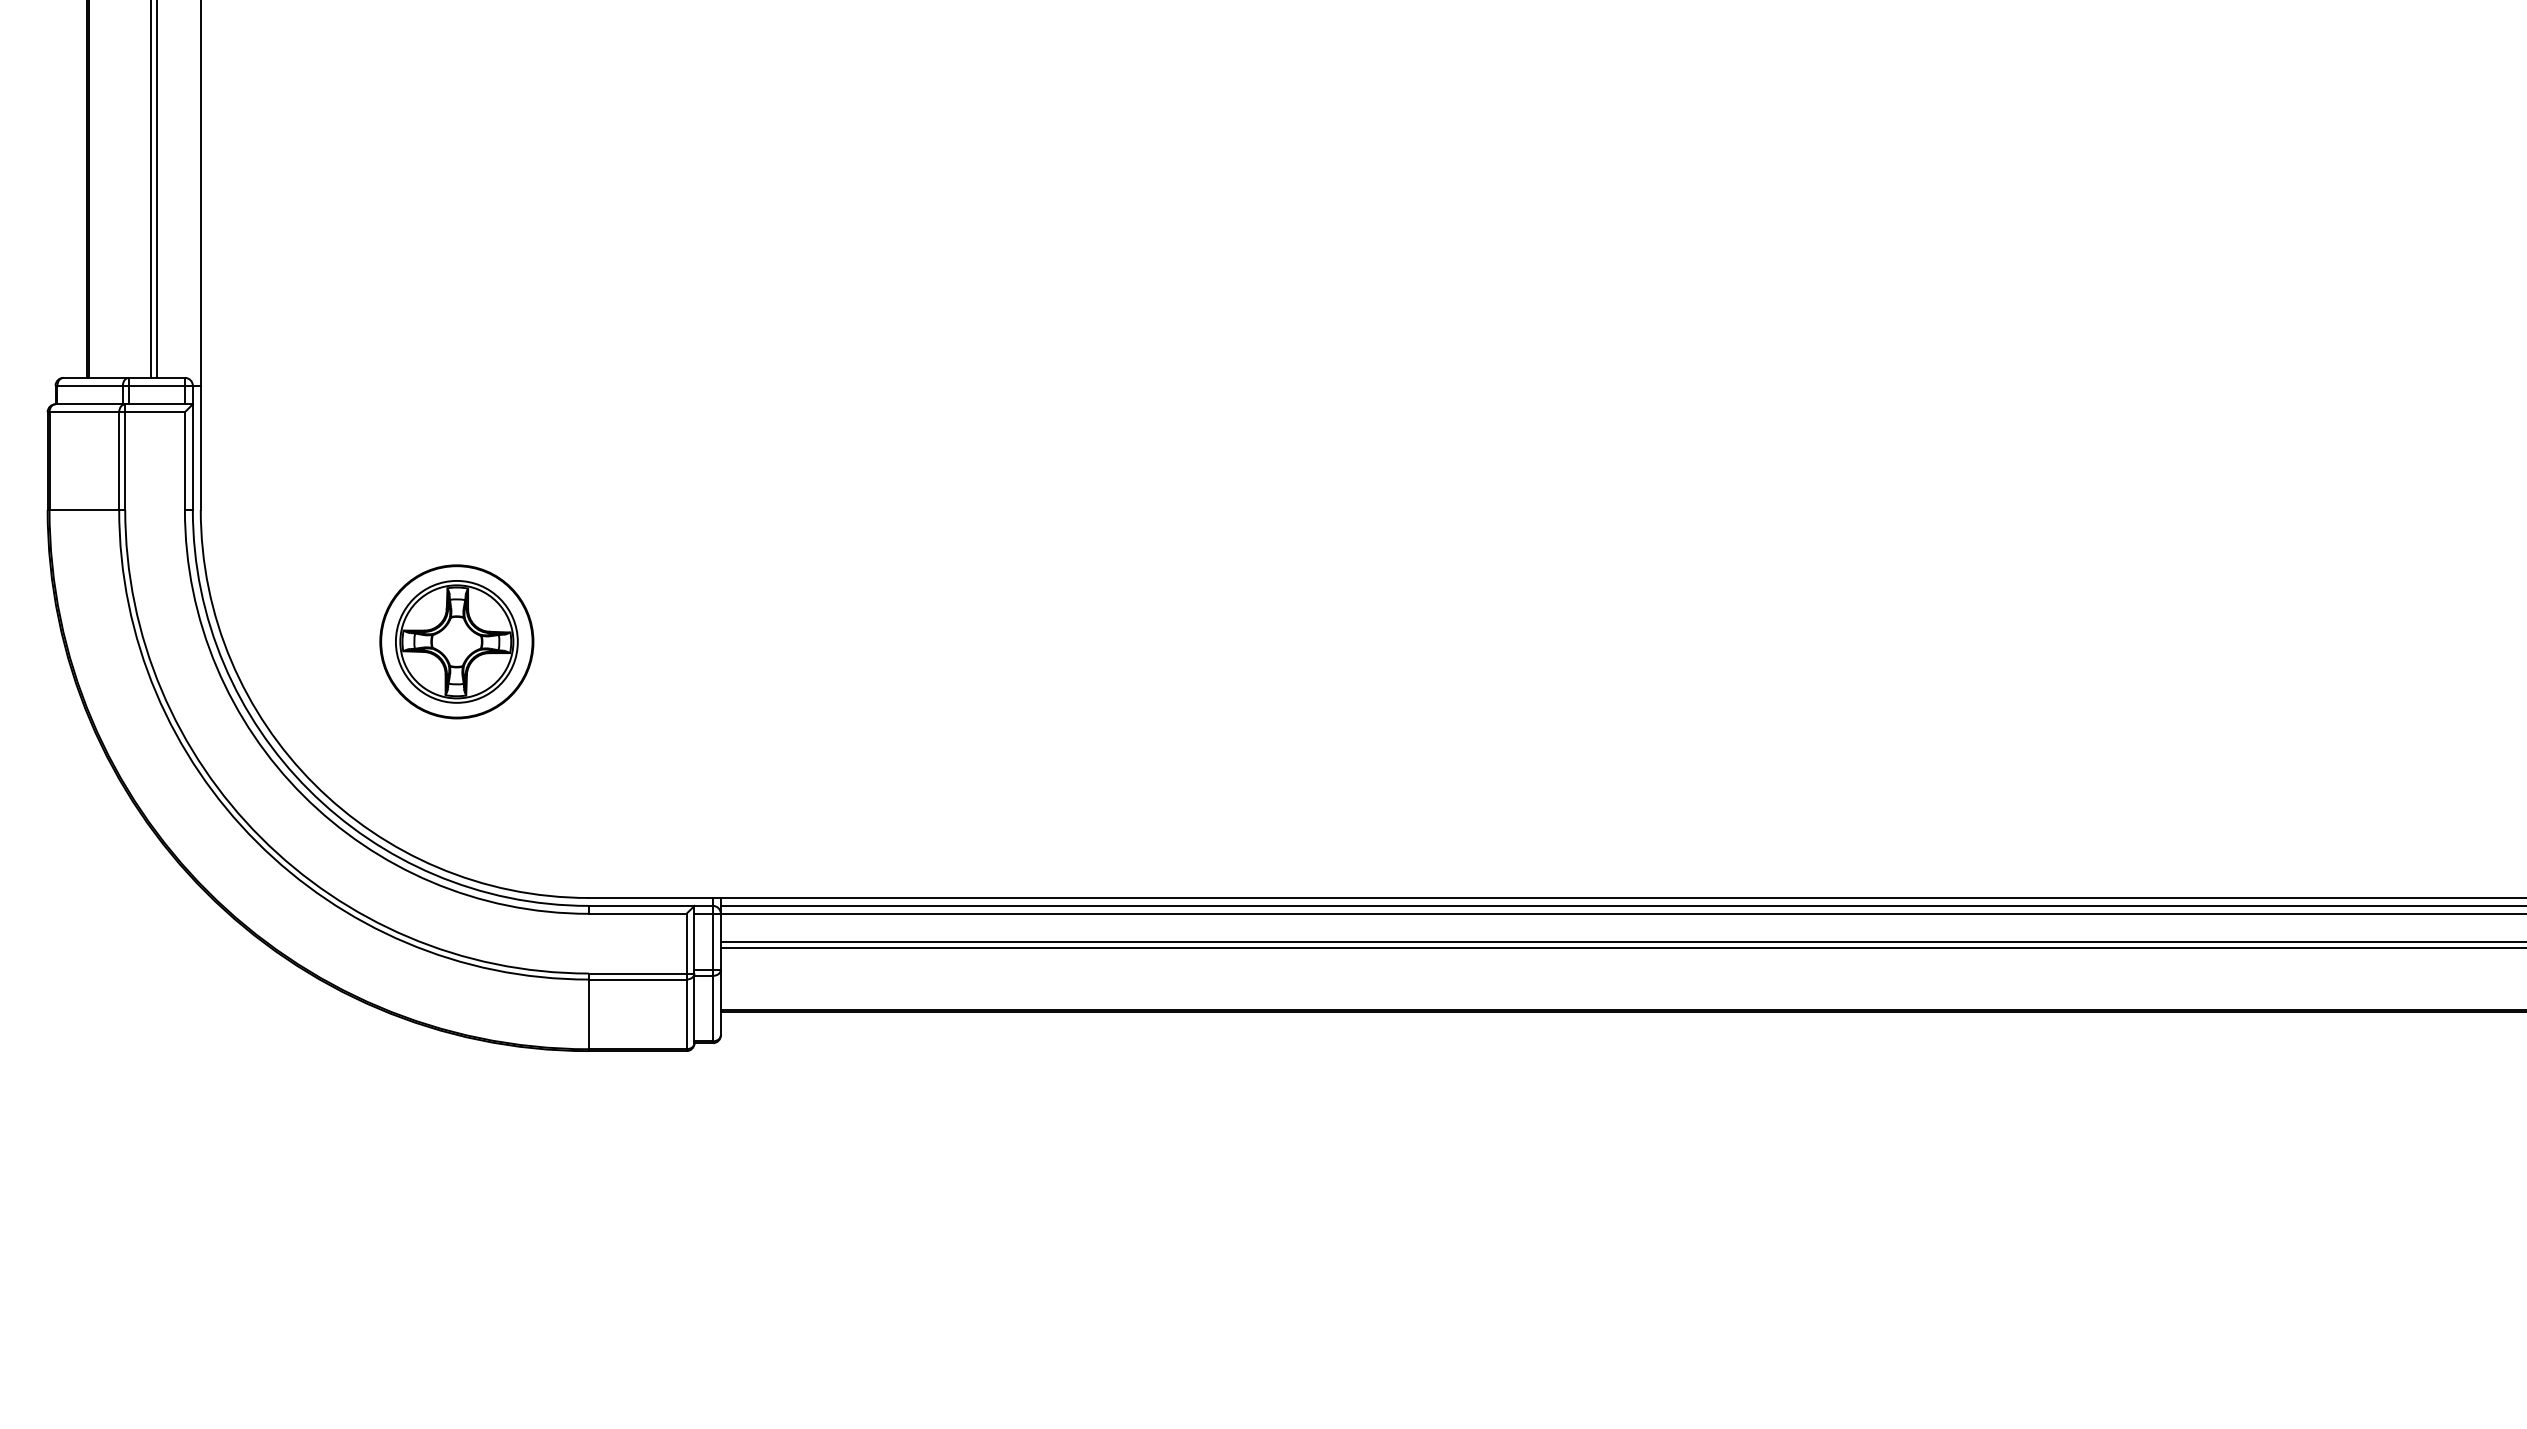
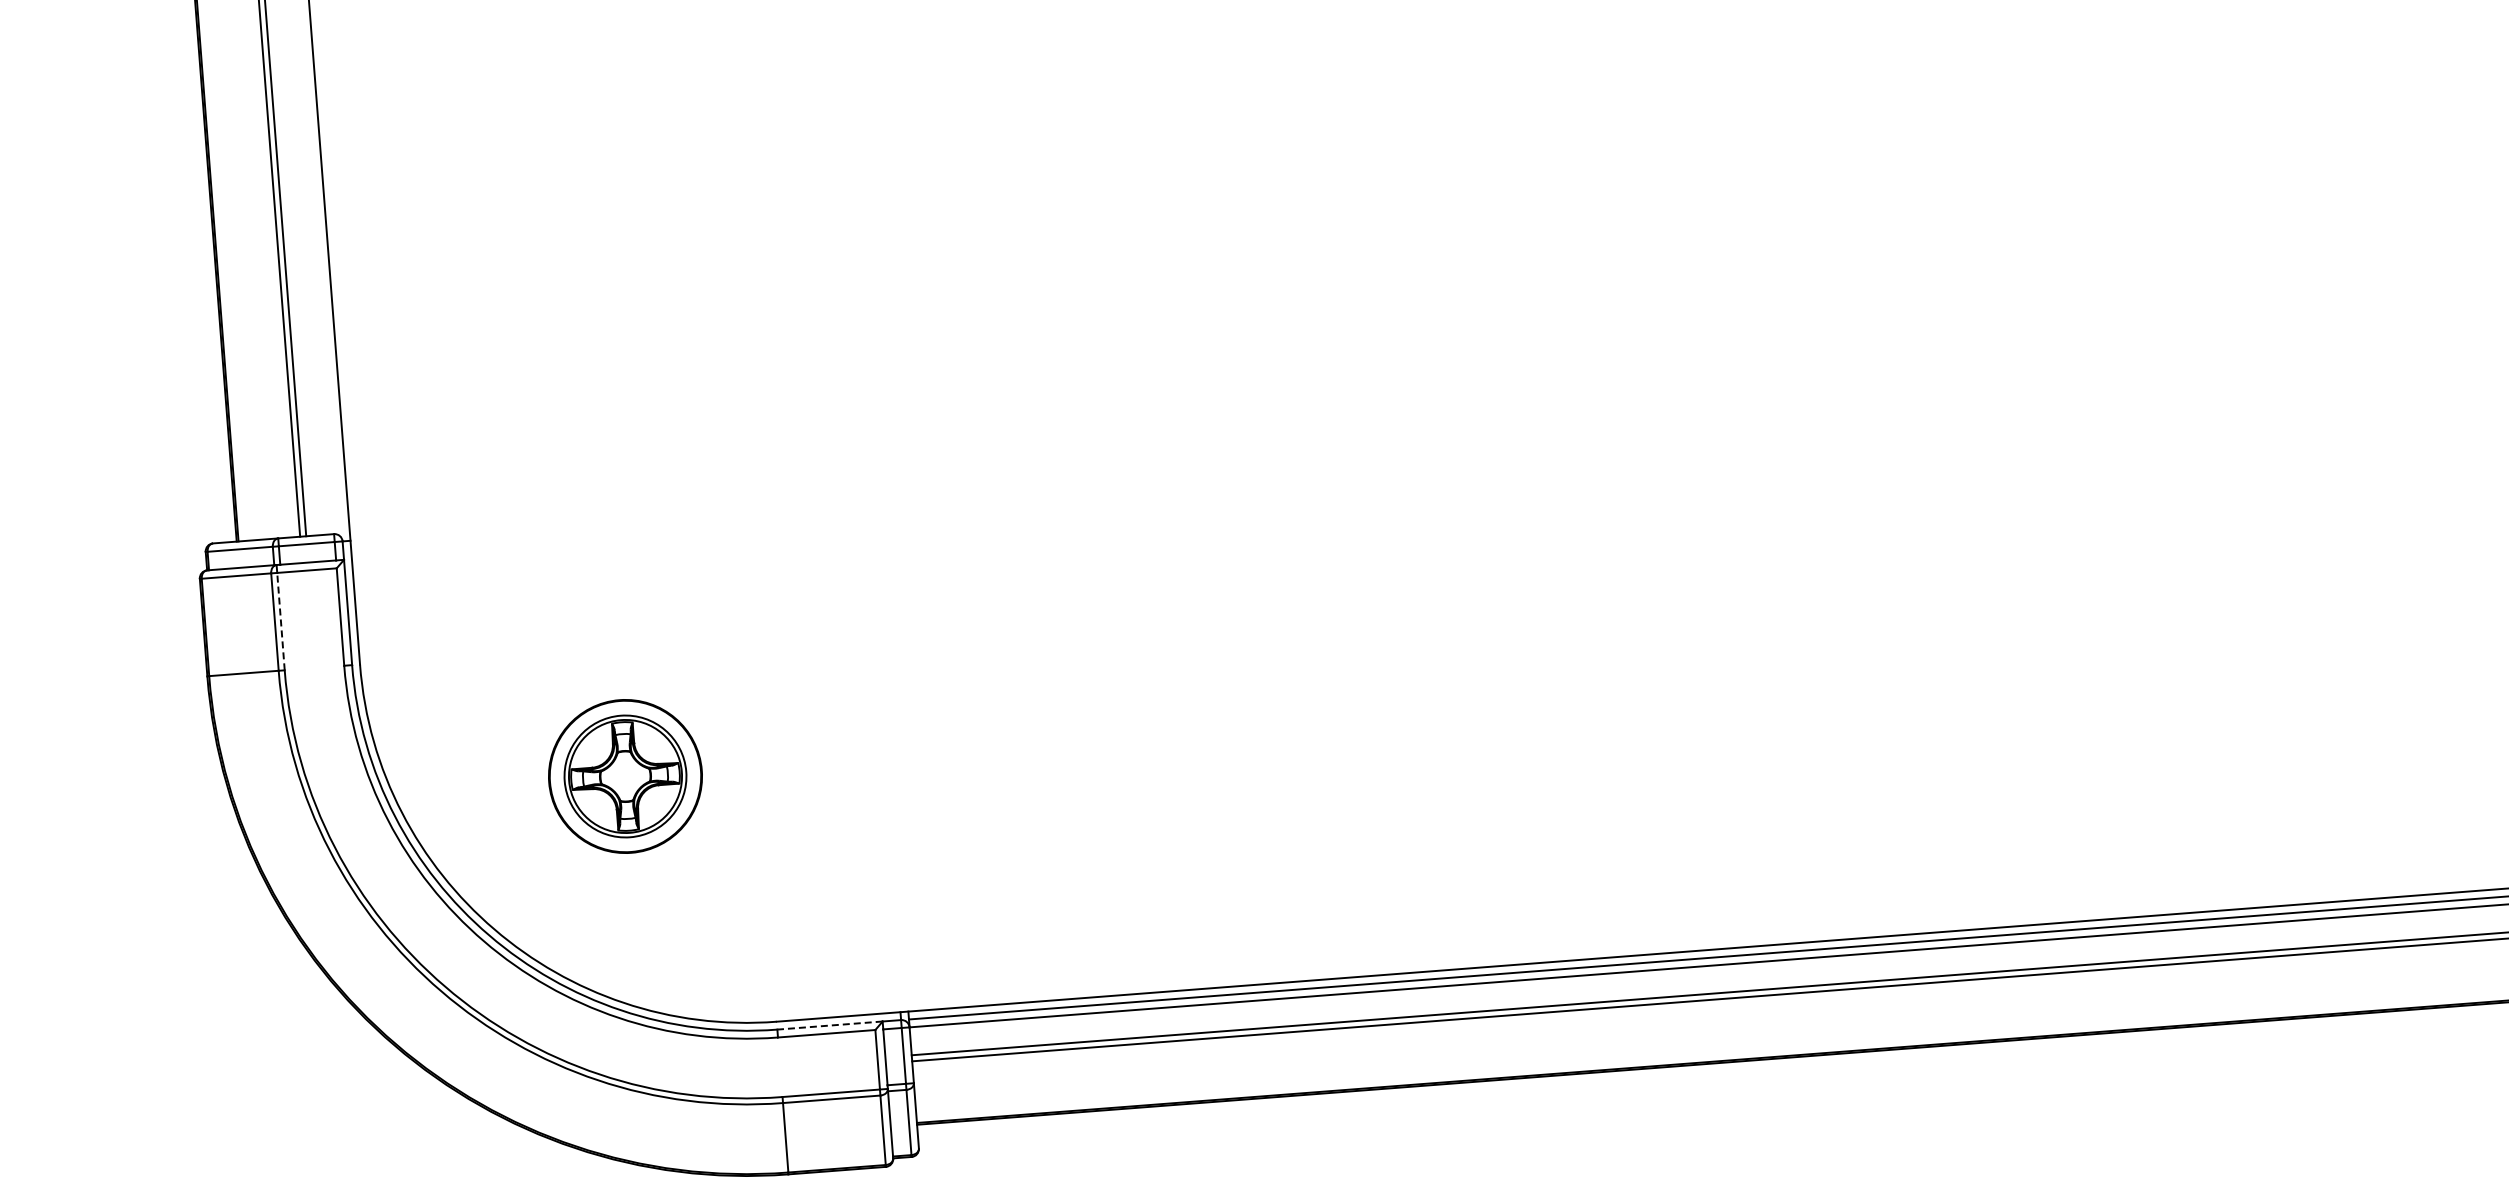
line: (125, 461) -> (281, 622), solid -> dashed
line: (641, 905) -> (829, 1025), solid -> dashed

